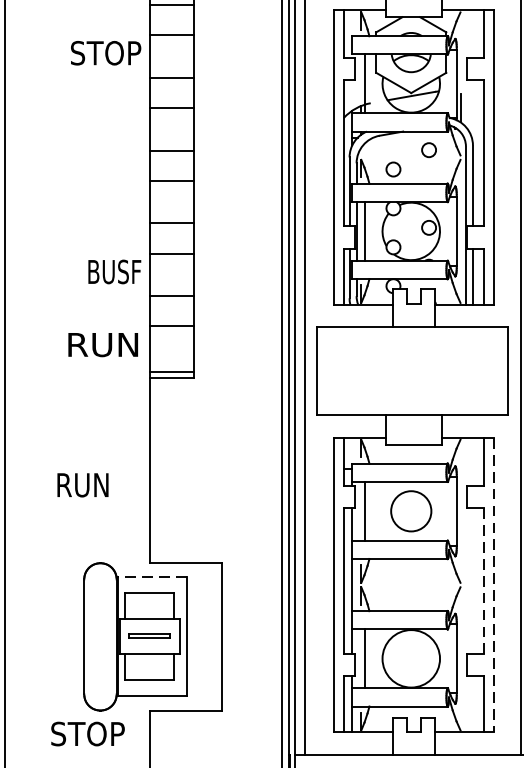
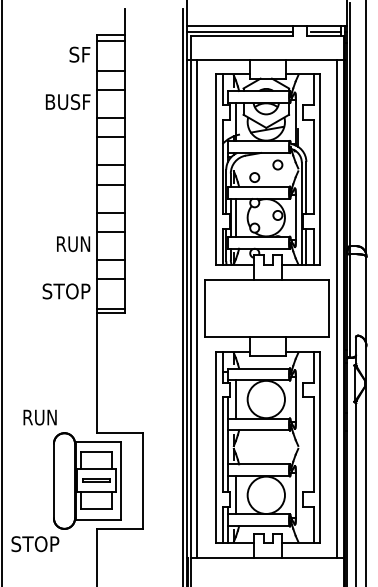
text: (105, 52) -> (67, 101), STOP -> BUSF
text: (114, 272) -> (73, 244), BUSF -> RUN
text: (103, 344) -> (66, 291), RUN -> STOP
text: (81, 485) -> (39, 417), moved
circle: (410, 511) -> (265, 399), size x1.43
line: (151, 577) -> (97, 442), dashed -> solid
line: (483, 582) -> (313, 445), dashed -> solid
line: (494, 585) -> (320, 447), dashed -> solid
text: (88, 734) -> (35, 544), moved

